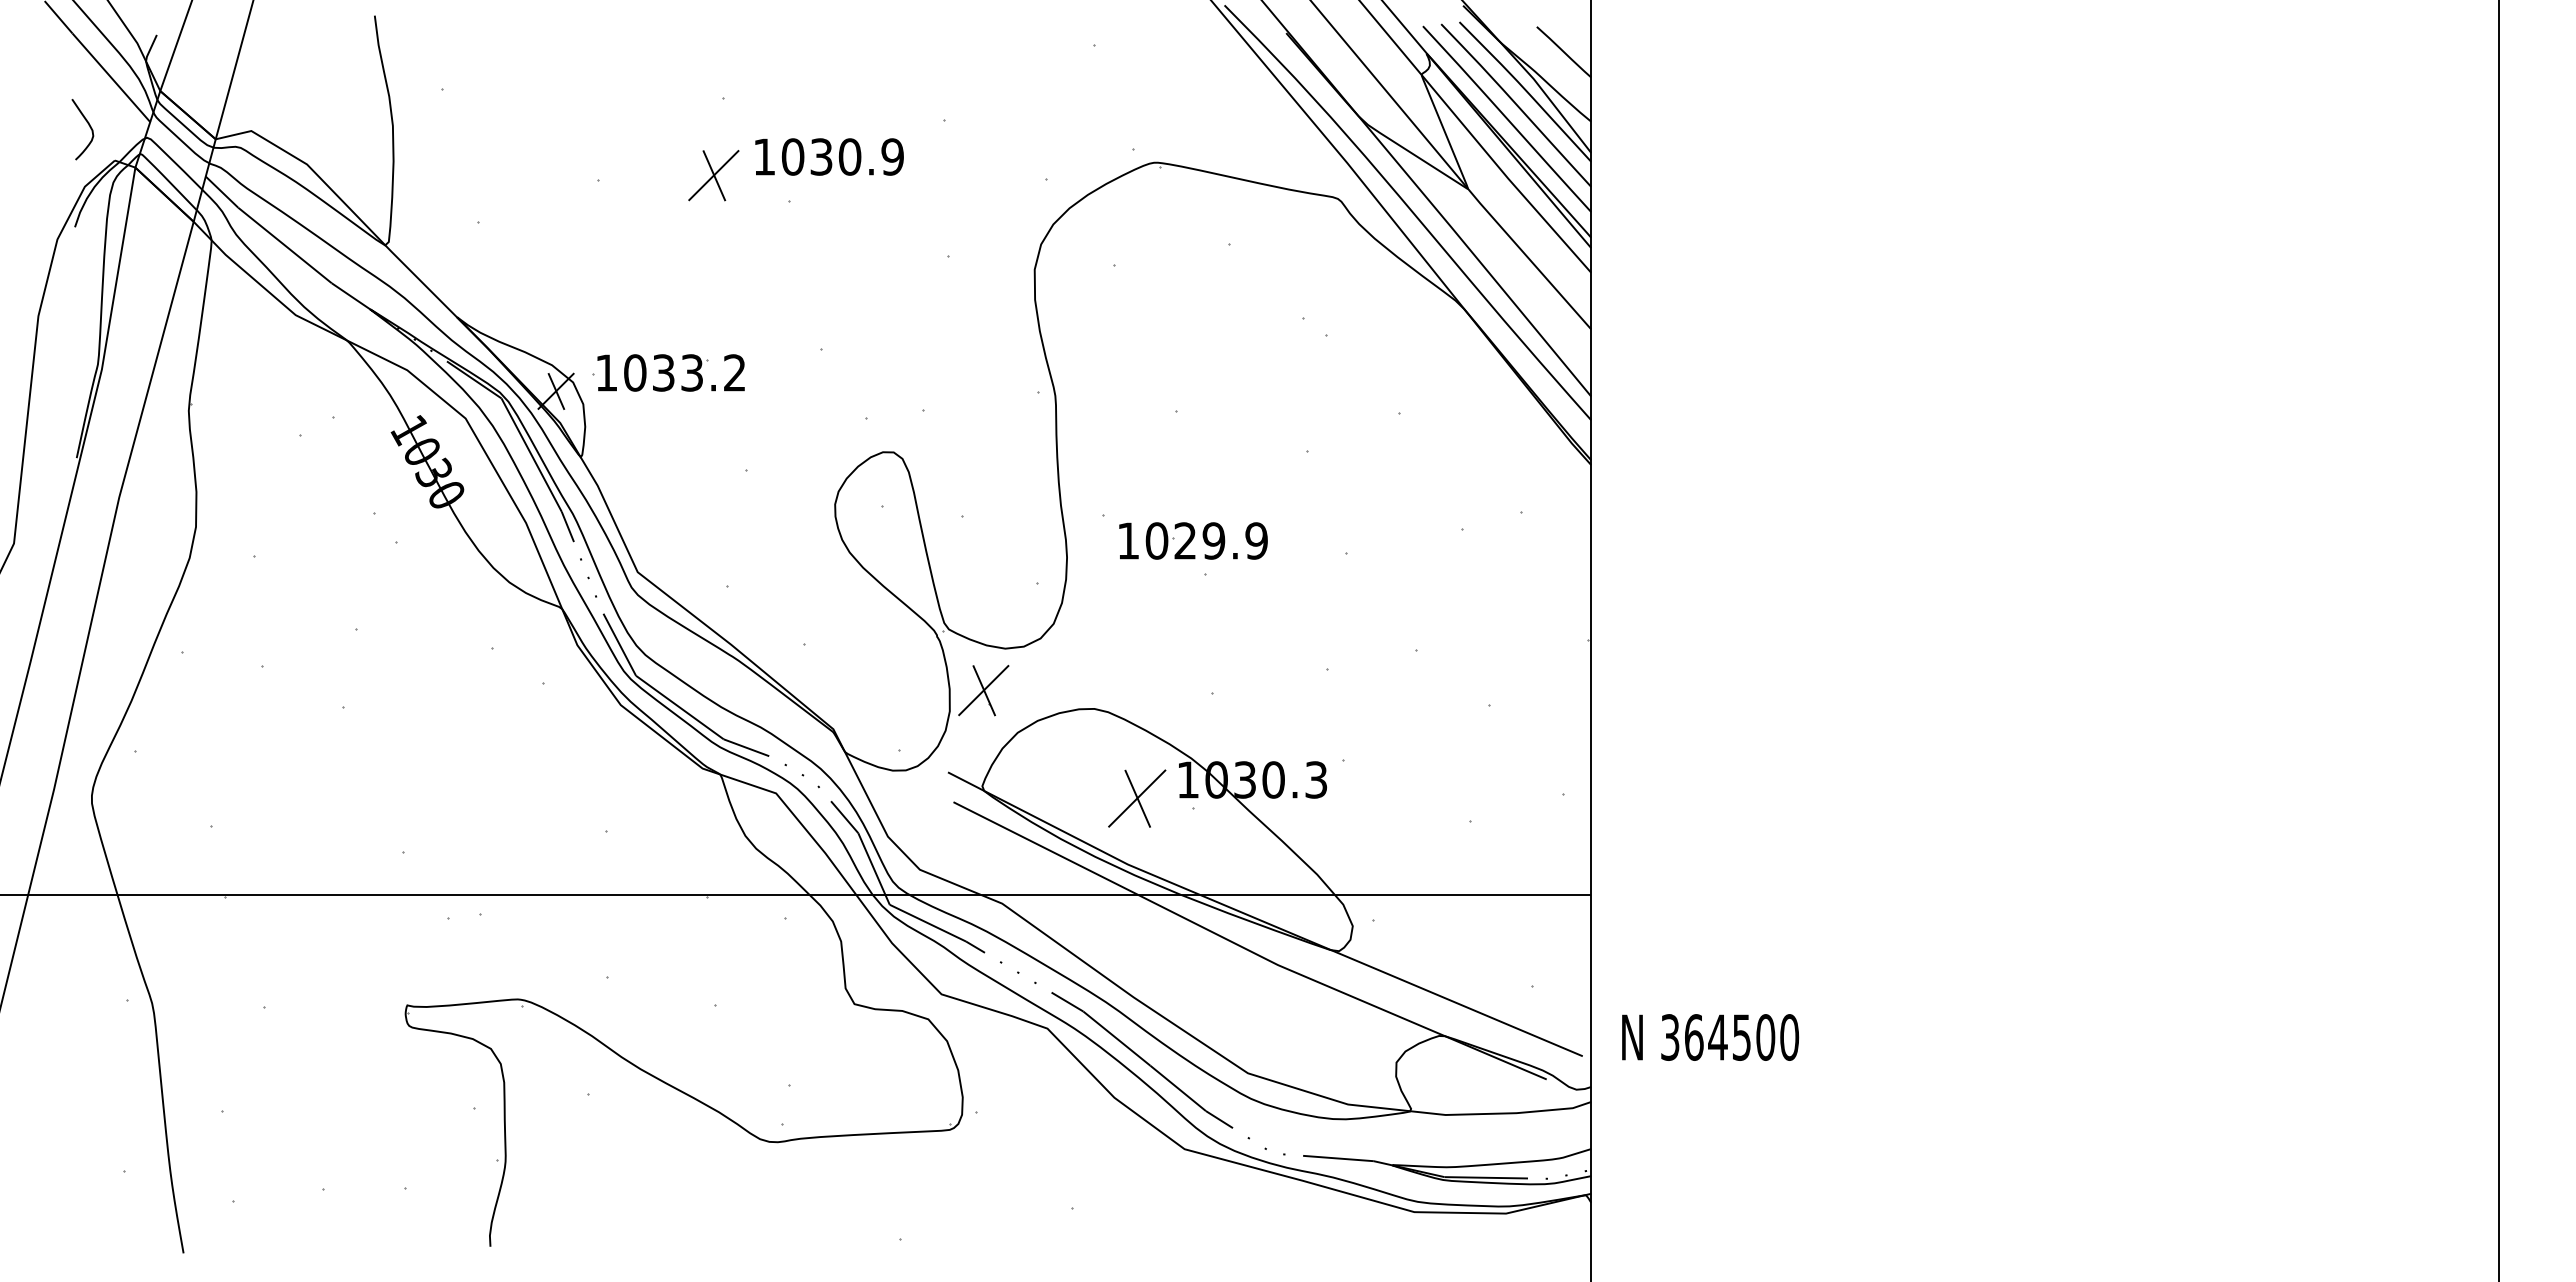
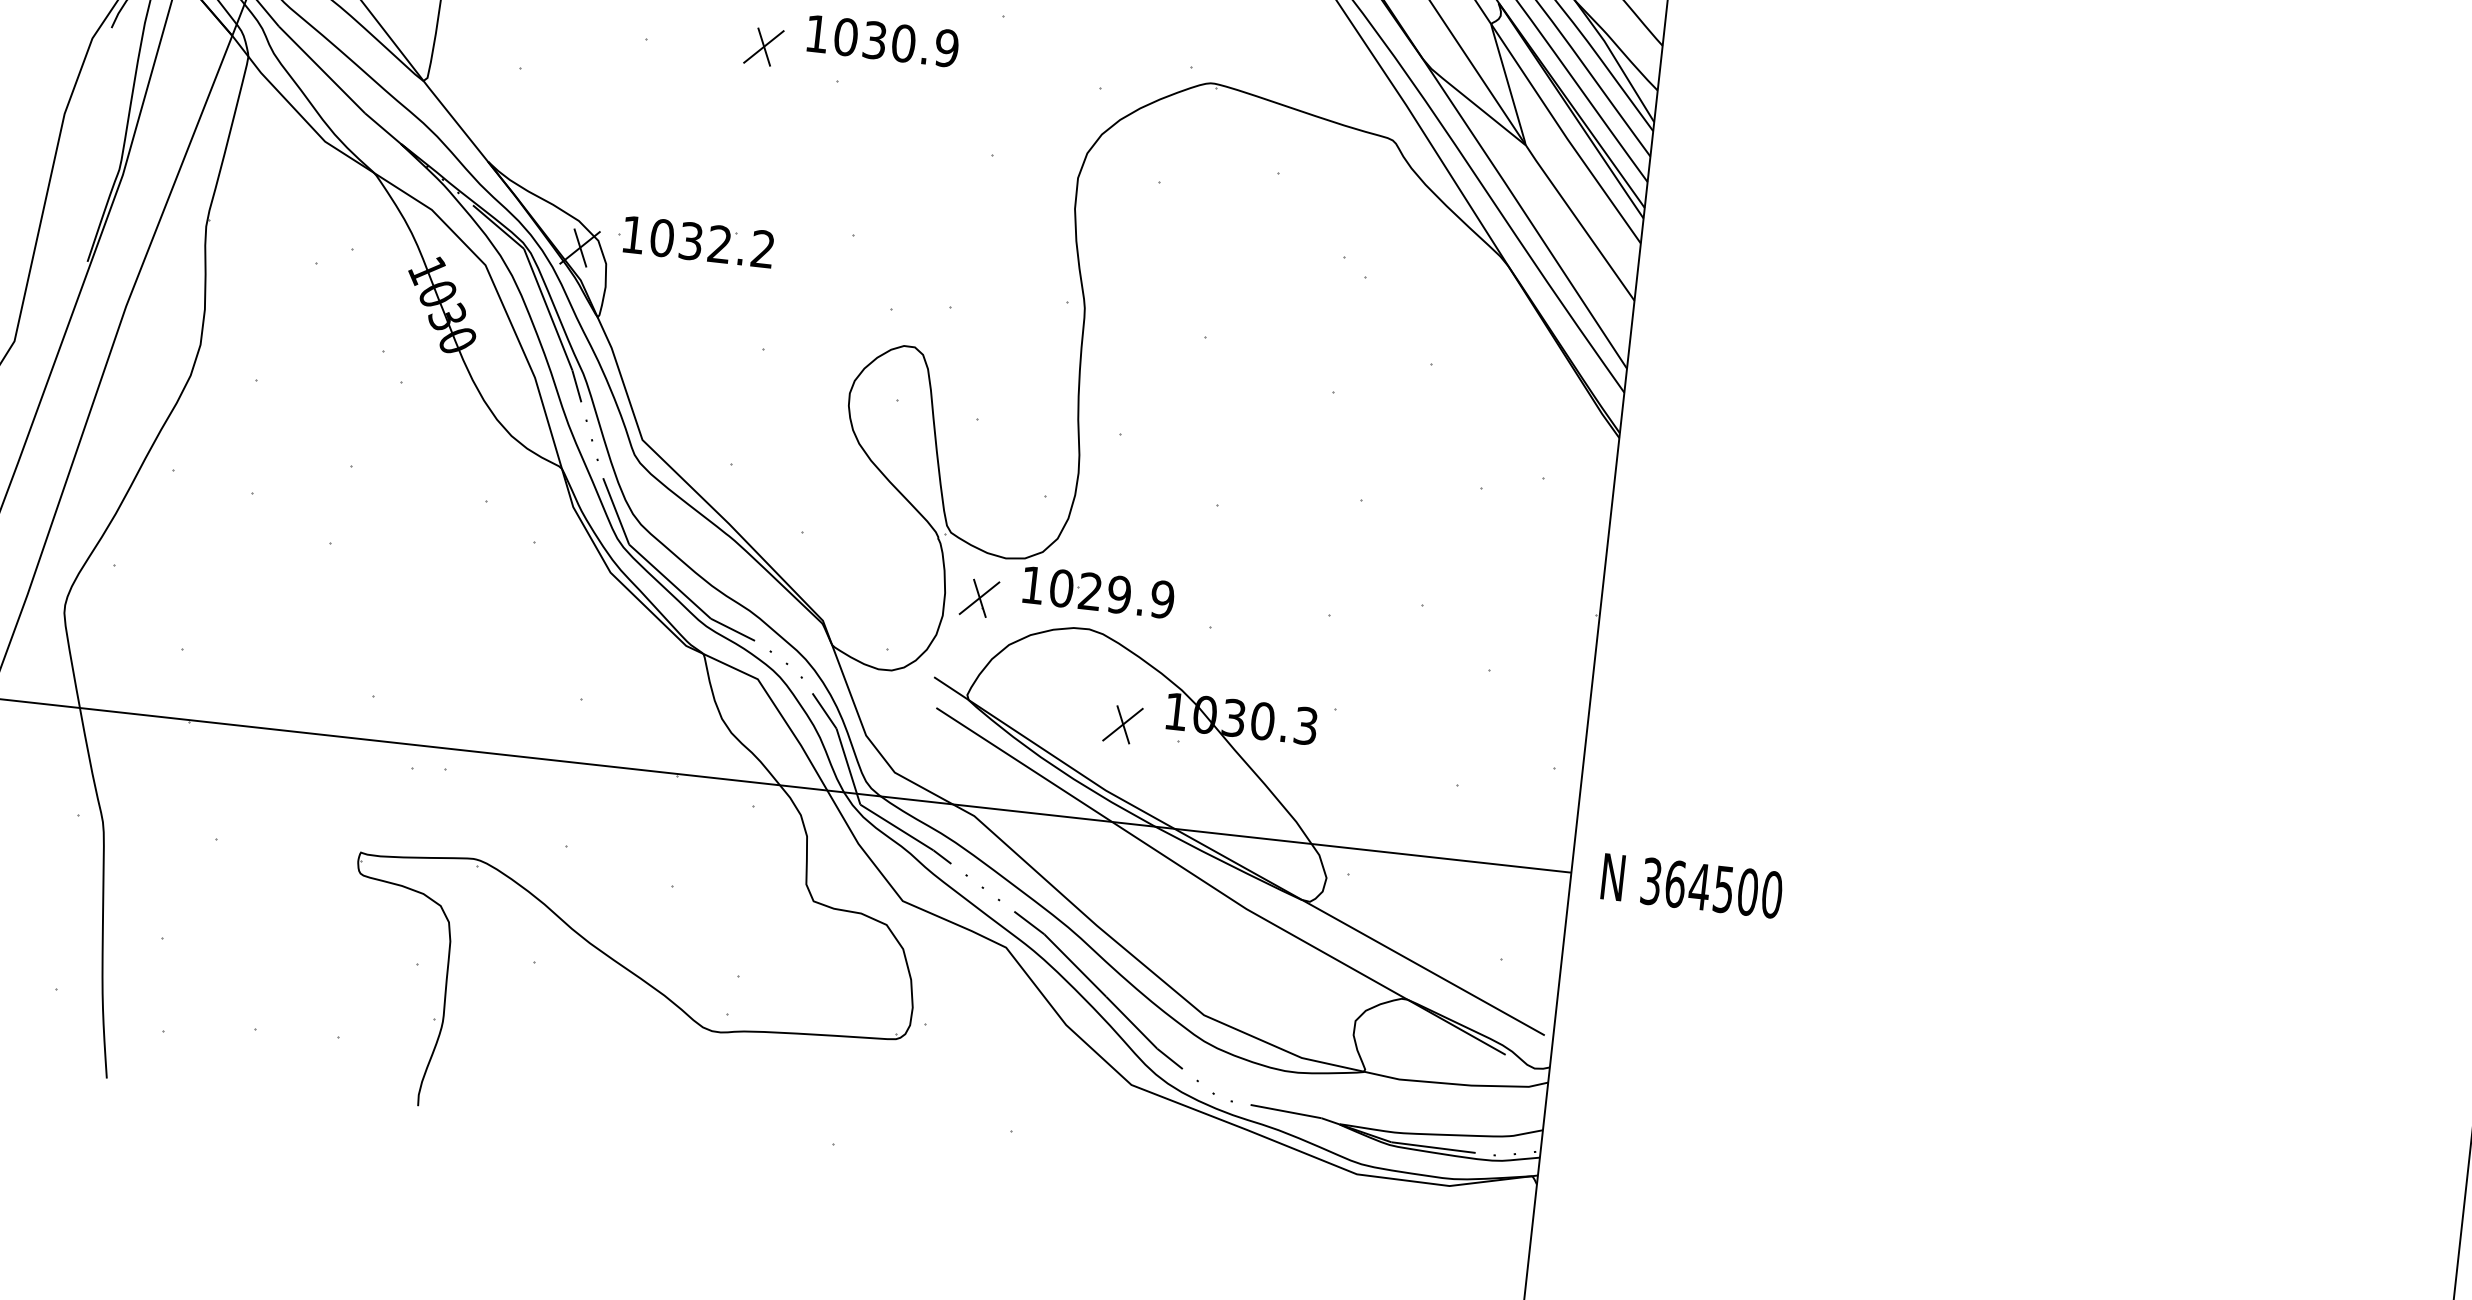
part: (713, 174) -> (763, 45), size x0.71
text: (691, 372) -> (719, 243), 1033.2 -> 1032.2
part: (1193, 540) -> (1098, 592), moved
part: (983, 689) -> (979, 597), size x0.71
part: (1137, 797) -> (1123, 723), size x0.62
text: (1710, 1037) -> (1692, 885), moved

